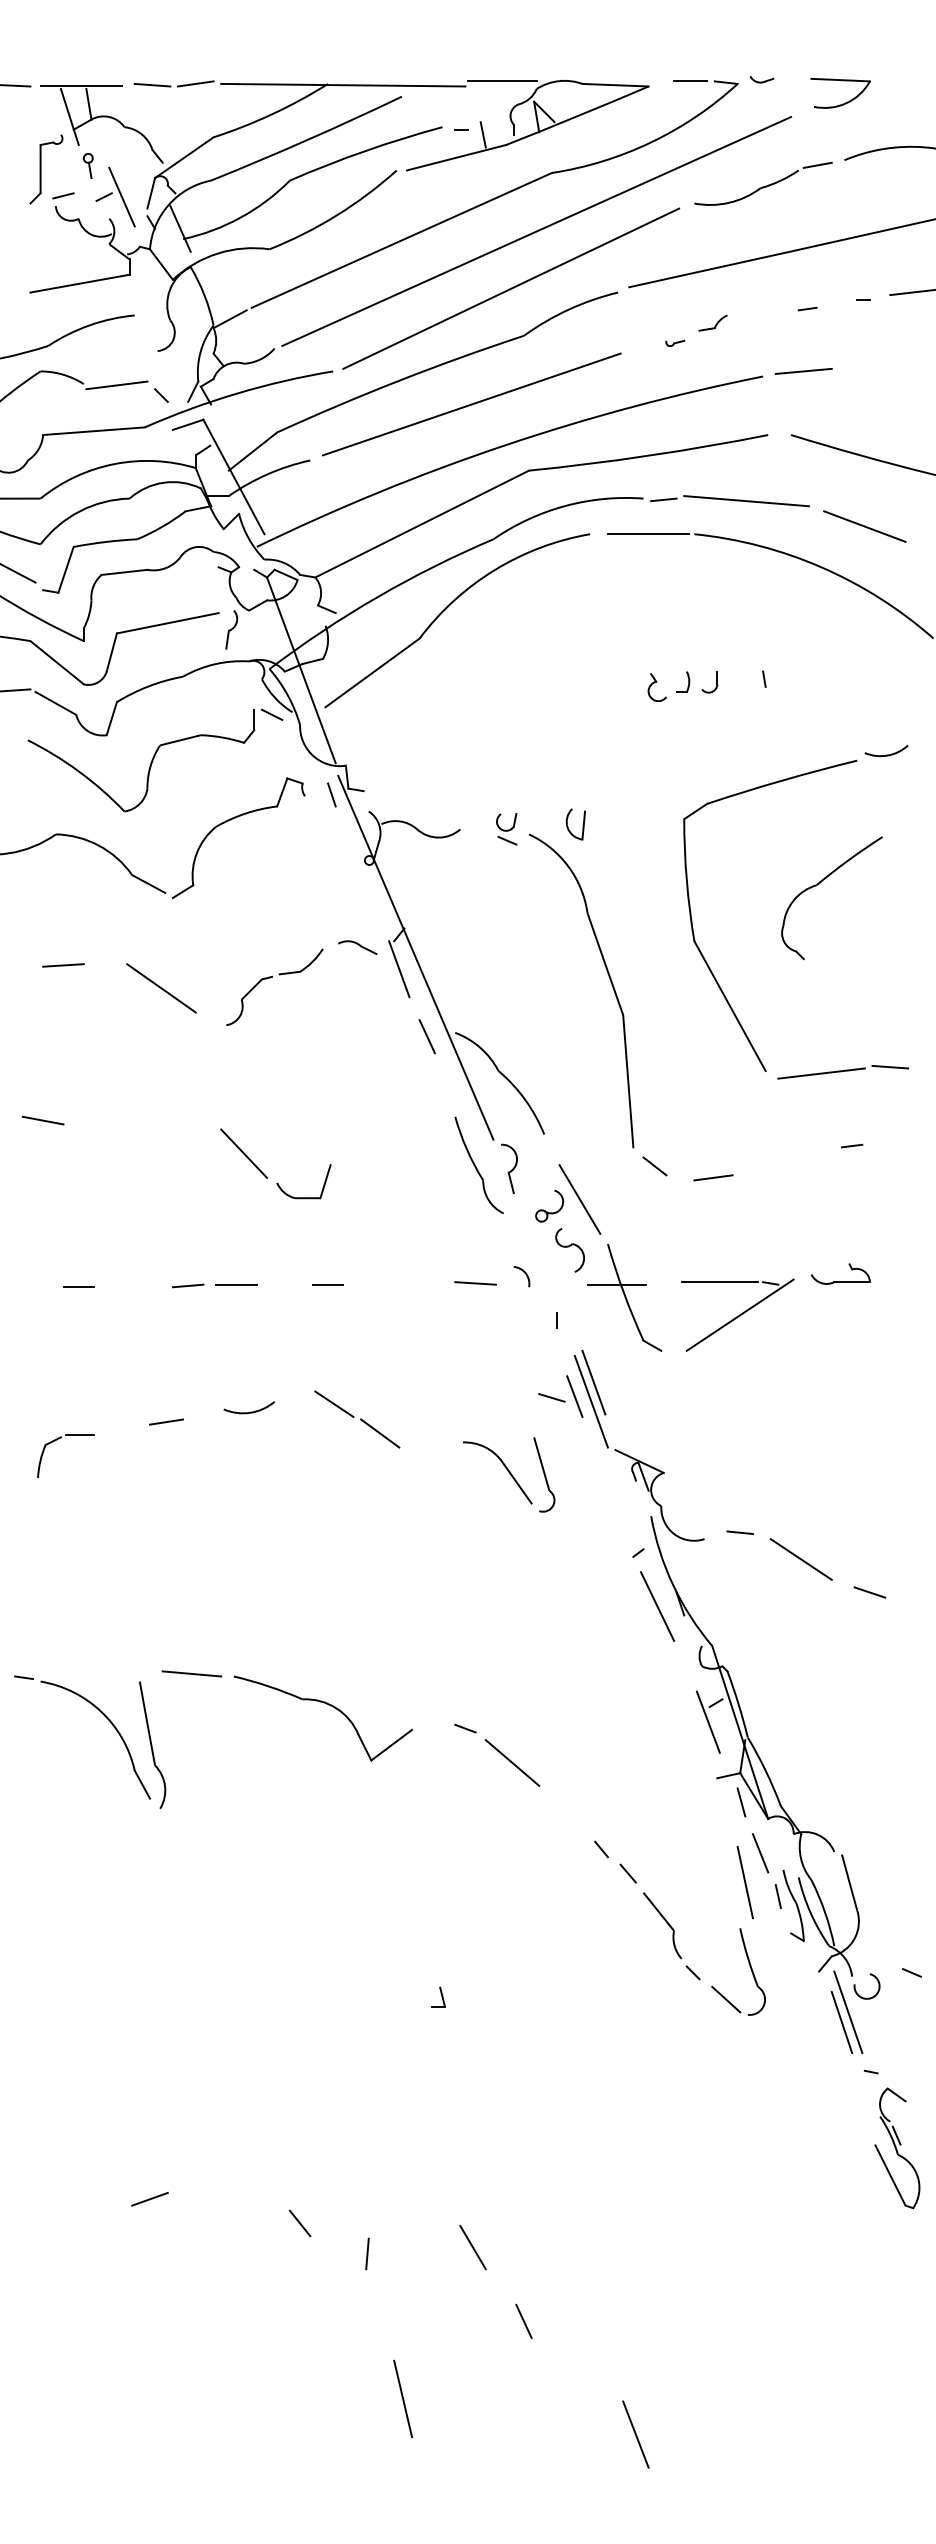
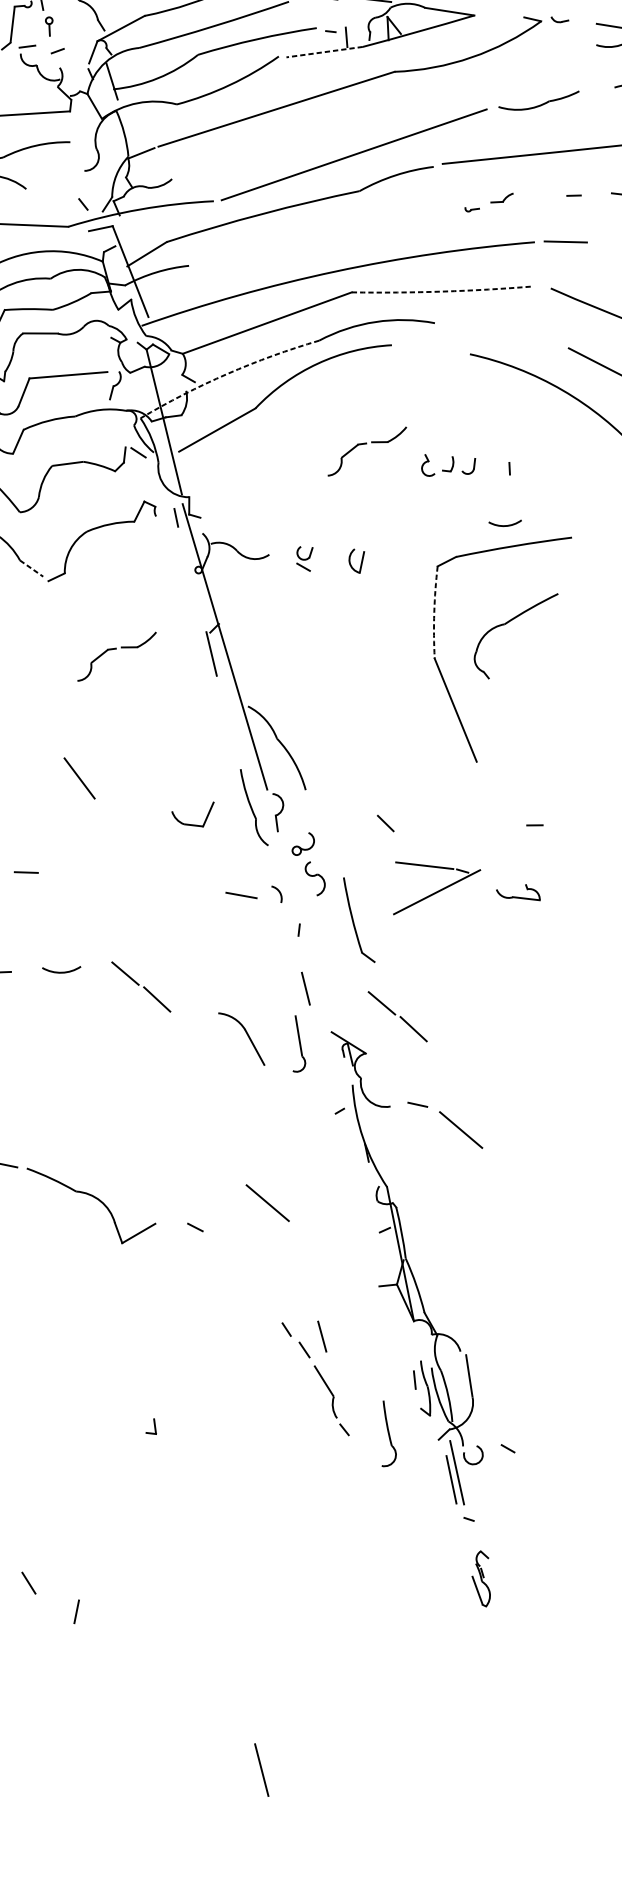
line: (690, 81) -> (506, 15), removed
line: (456, 157) -> (324, 51), solid -> dashed
line: (817, 164) -> (593, 88), removed
line: (121, 196) -> (70, 52), removed
line: (536, 231) -> (378, 114), removed
line: (116, 385) -> (50, 193), removed
line: (471, 404) -> (314, 237), removed
arc: (649, 455) -> (443, 291), solid -> dashed
line: (663, 499) -> (449, 325), removed
line: (746, 501) -> (511, 334), removed
line: (648, 534) -> (435, 350), removed
arc: (377, 597) -> (227, 374), solid -> dashed
part: (569, 669) -> (364, 444), added
arc: (886, 754) -> (504, 525), moved
arc: (686, 880) -> (434, 612), solid -> dashed
line: (148, 884) -> (31, 568), solid -> dashed
part: (819, 884) -> (506, 623), moved
part: (357, 947) -> (182, 634), removed
part: (609, 979) -> (367, 679), removed
line: (161, 988) -> (32, 647), removed
line: (426, 1036) -> (226, 706), removed
line: (890, 1066) -> (570, 769), removed
line: (821, 1073) -> (518, 768), removed
line: (713, 1177) -> (428, 836), removed
part: (303, 1197) -> (190, 824), moved
line: (579, 1199) -> (326, 841), removed
part: (840, 1281) -> (517, 897), moved
line: (236, 1284) -> (62, 875), removed
line: (327, 1284) -> (130, 883), removed
line: (616, 1284) -> (346, 908), removed
part: (737, 1314) -> (435, 891), moved
line: (593, 1382) -> (321, 979), removed
line: (551, 1397) -> (288, 987), removed
line: (590, 1401) -> (317, 993), removed
part: (700, 1419) -> (397, 1016), added
part: (544, 1474) -> (300, 1044), moved
line: (869, 1592) -> (509, 1160), removed
line: (657, 1606) -> (349, 1152), removed
line: (556, 1685) -> (267, 1203), added
line: (707, 1721) -> (376, 1243), removed
line: (512, 1762) -> (227, 1256), removed
line: (741, 1802) -> (395, 1306), removed
line: (760, 1853) -> (322, 1336), moved
line: (744, 1882) -> (390, 1366), removed
line: (726, 1999) -> (367, 1452), removed
part: (897, 2148) -> (482, 1578), size x0.6
line: (472, 2247) -> (155, 1616), removed
line: (523, 2320) -> (187, 1675), removed
line: (402, 2398) -> (90, 1722), removed

